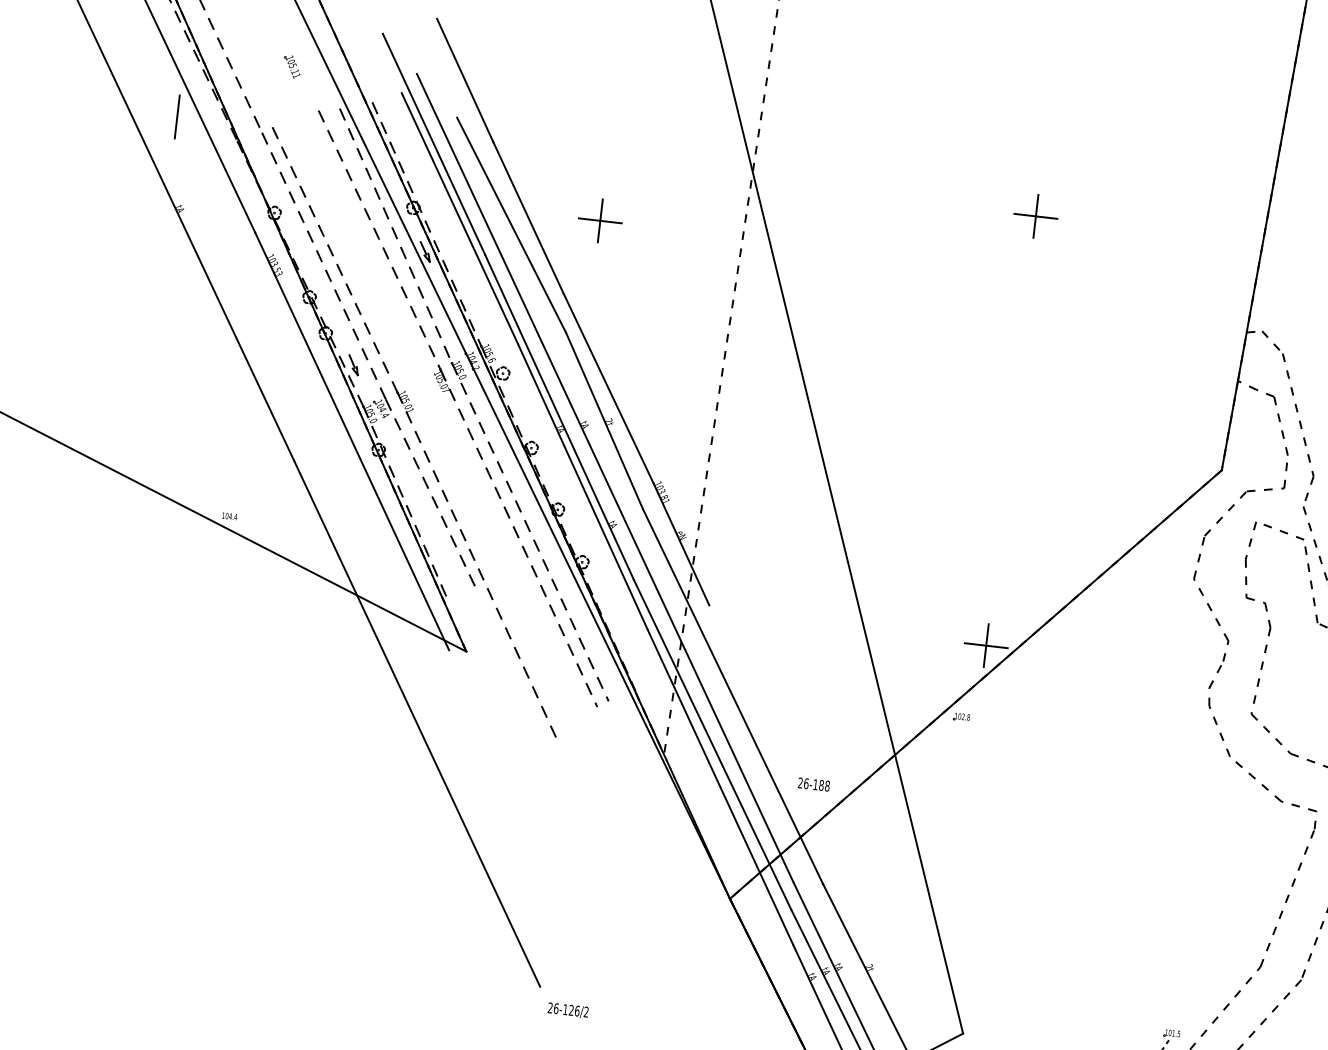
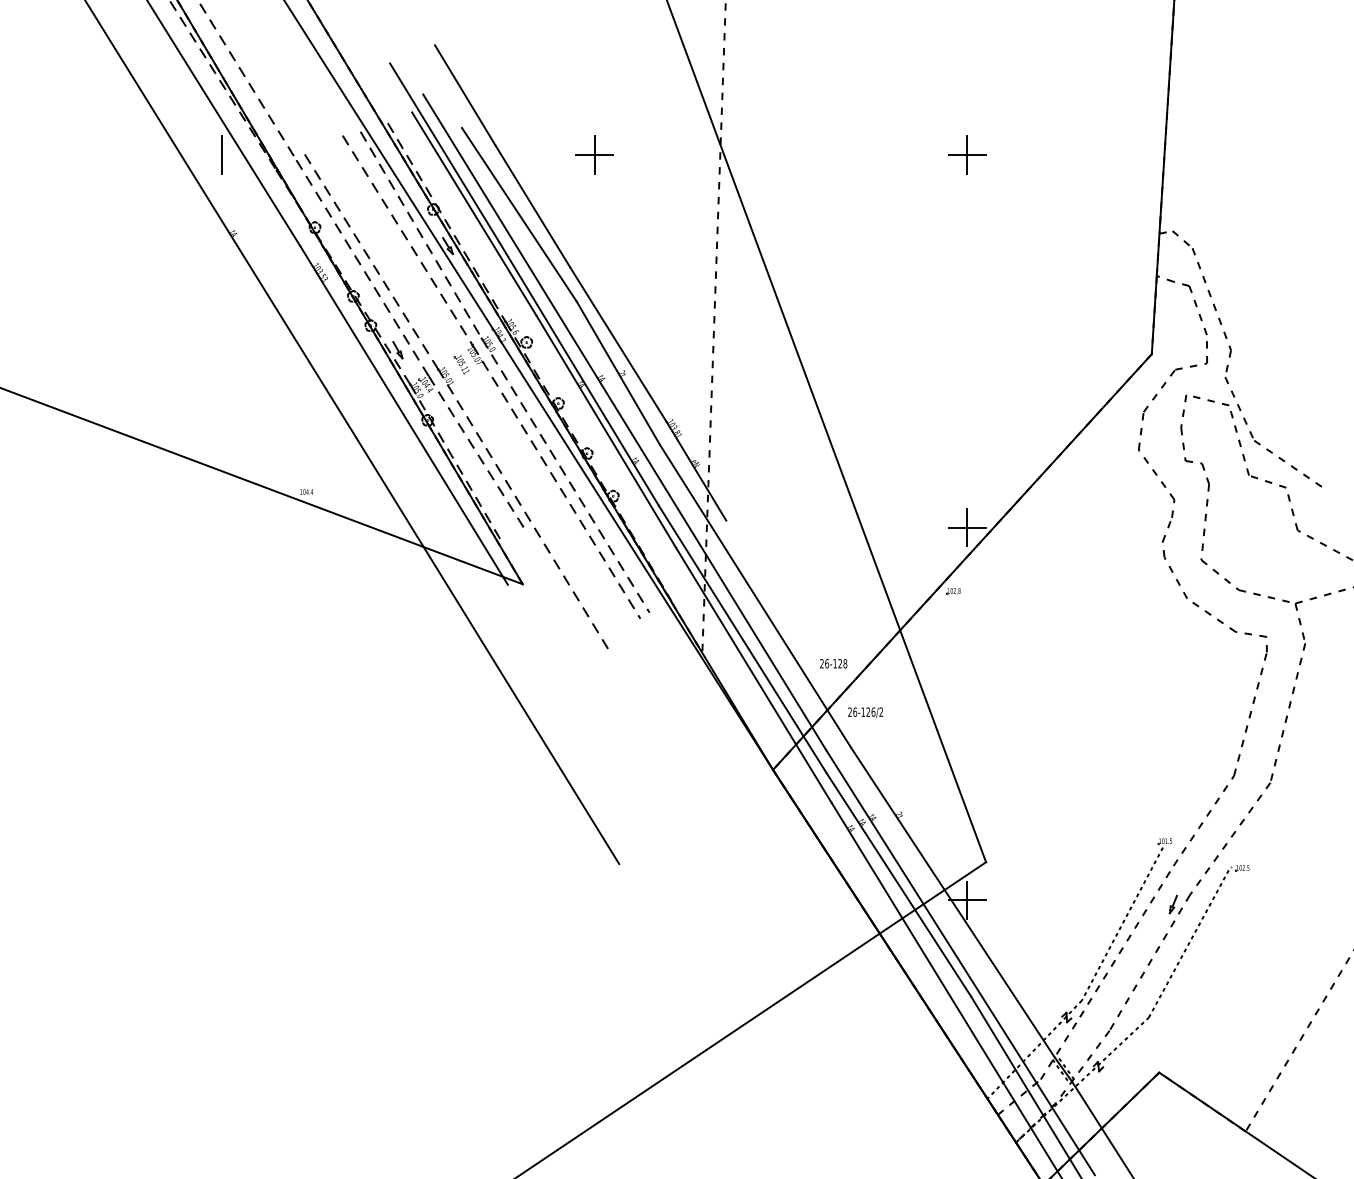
part: (292, 66) -> (461, 364), moved
part: (600, 220) -> (594, 154), moved
text: (821, 785) -> (840, 663), 26-188 -> 26-128
text: (568, 1010) -> (865, 712), moved

